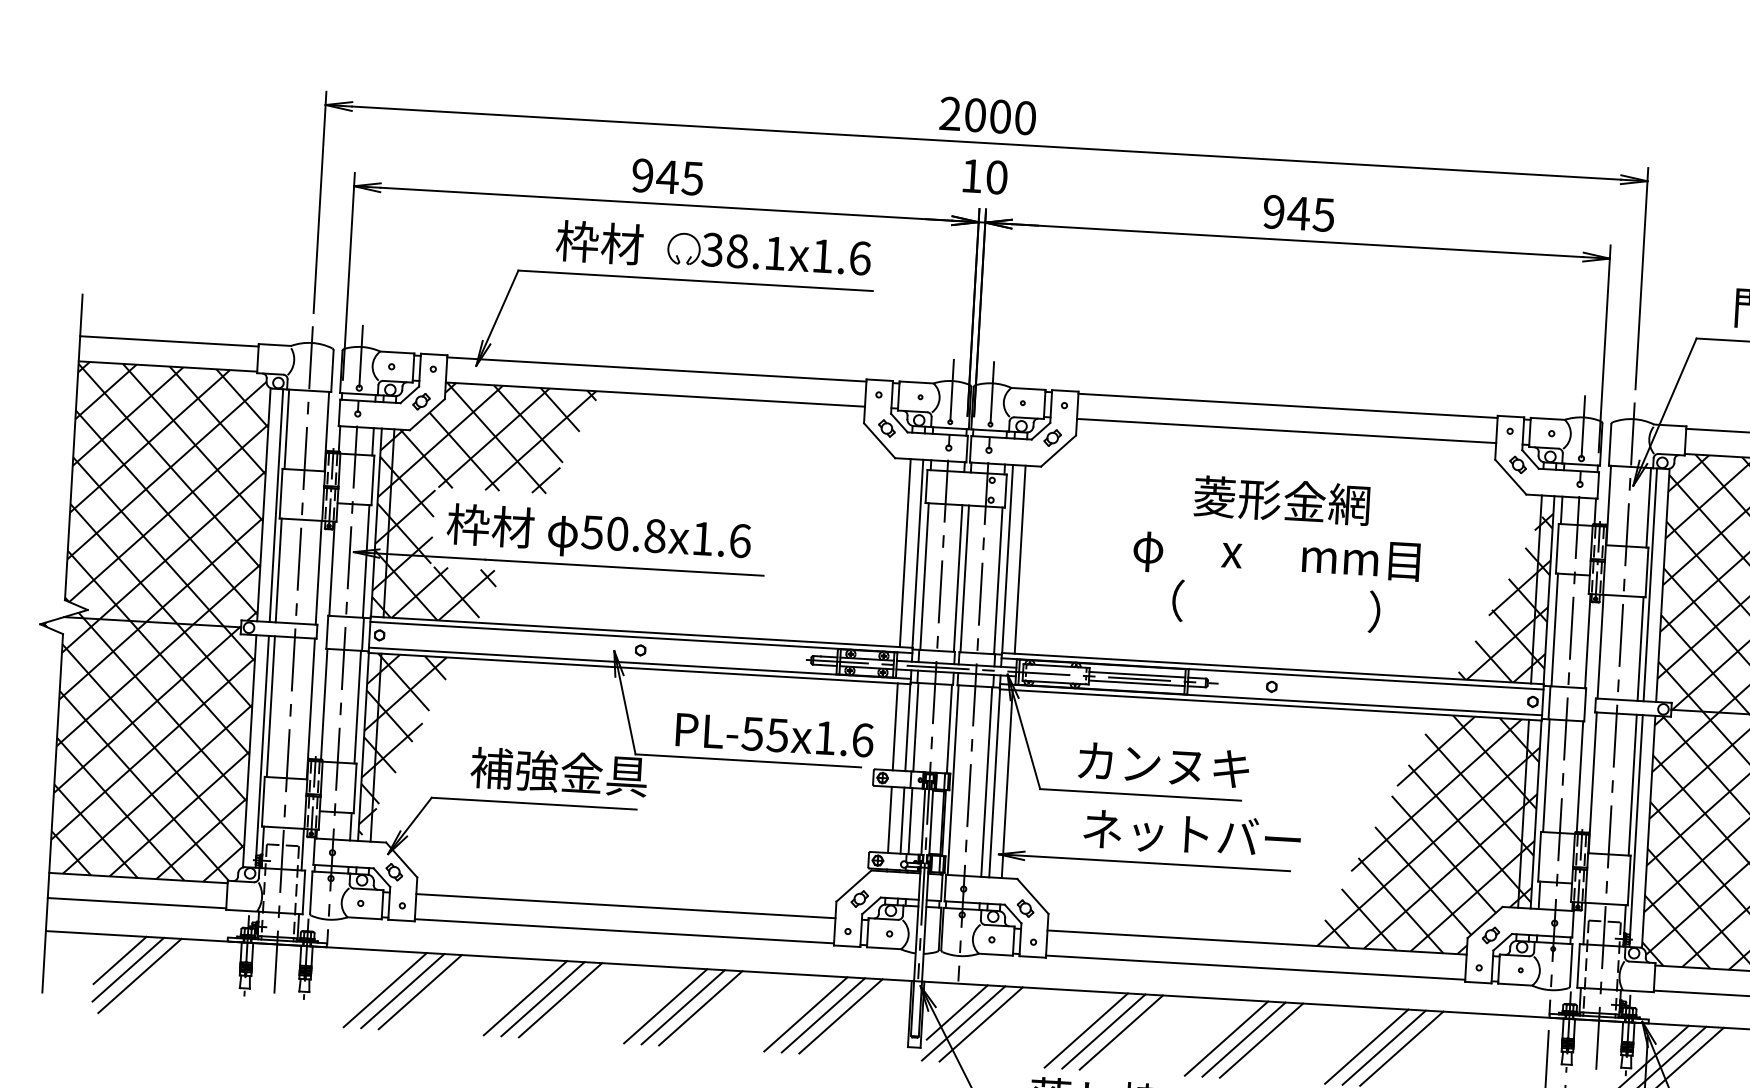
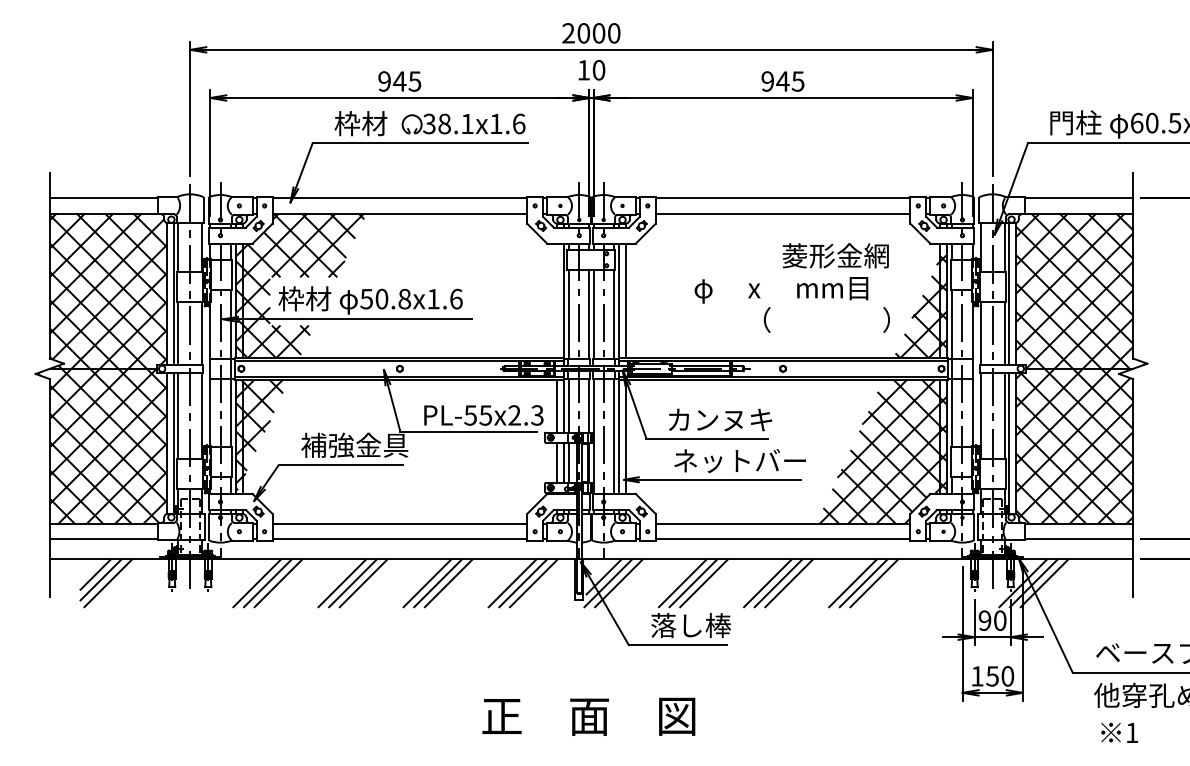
text: (1281, 500) -> (835, 255), moved
line: (905, 552) -> (556, 300), removed
text: (1275, 605) -> (826, 319), moved
text: (843, 739) -> (525, 415), PL-55x1.6 -> PL-55x2.3

